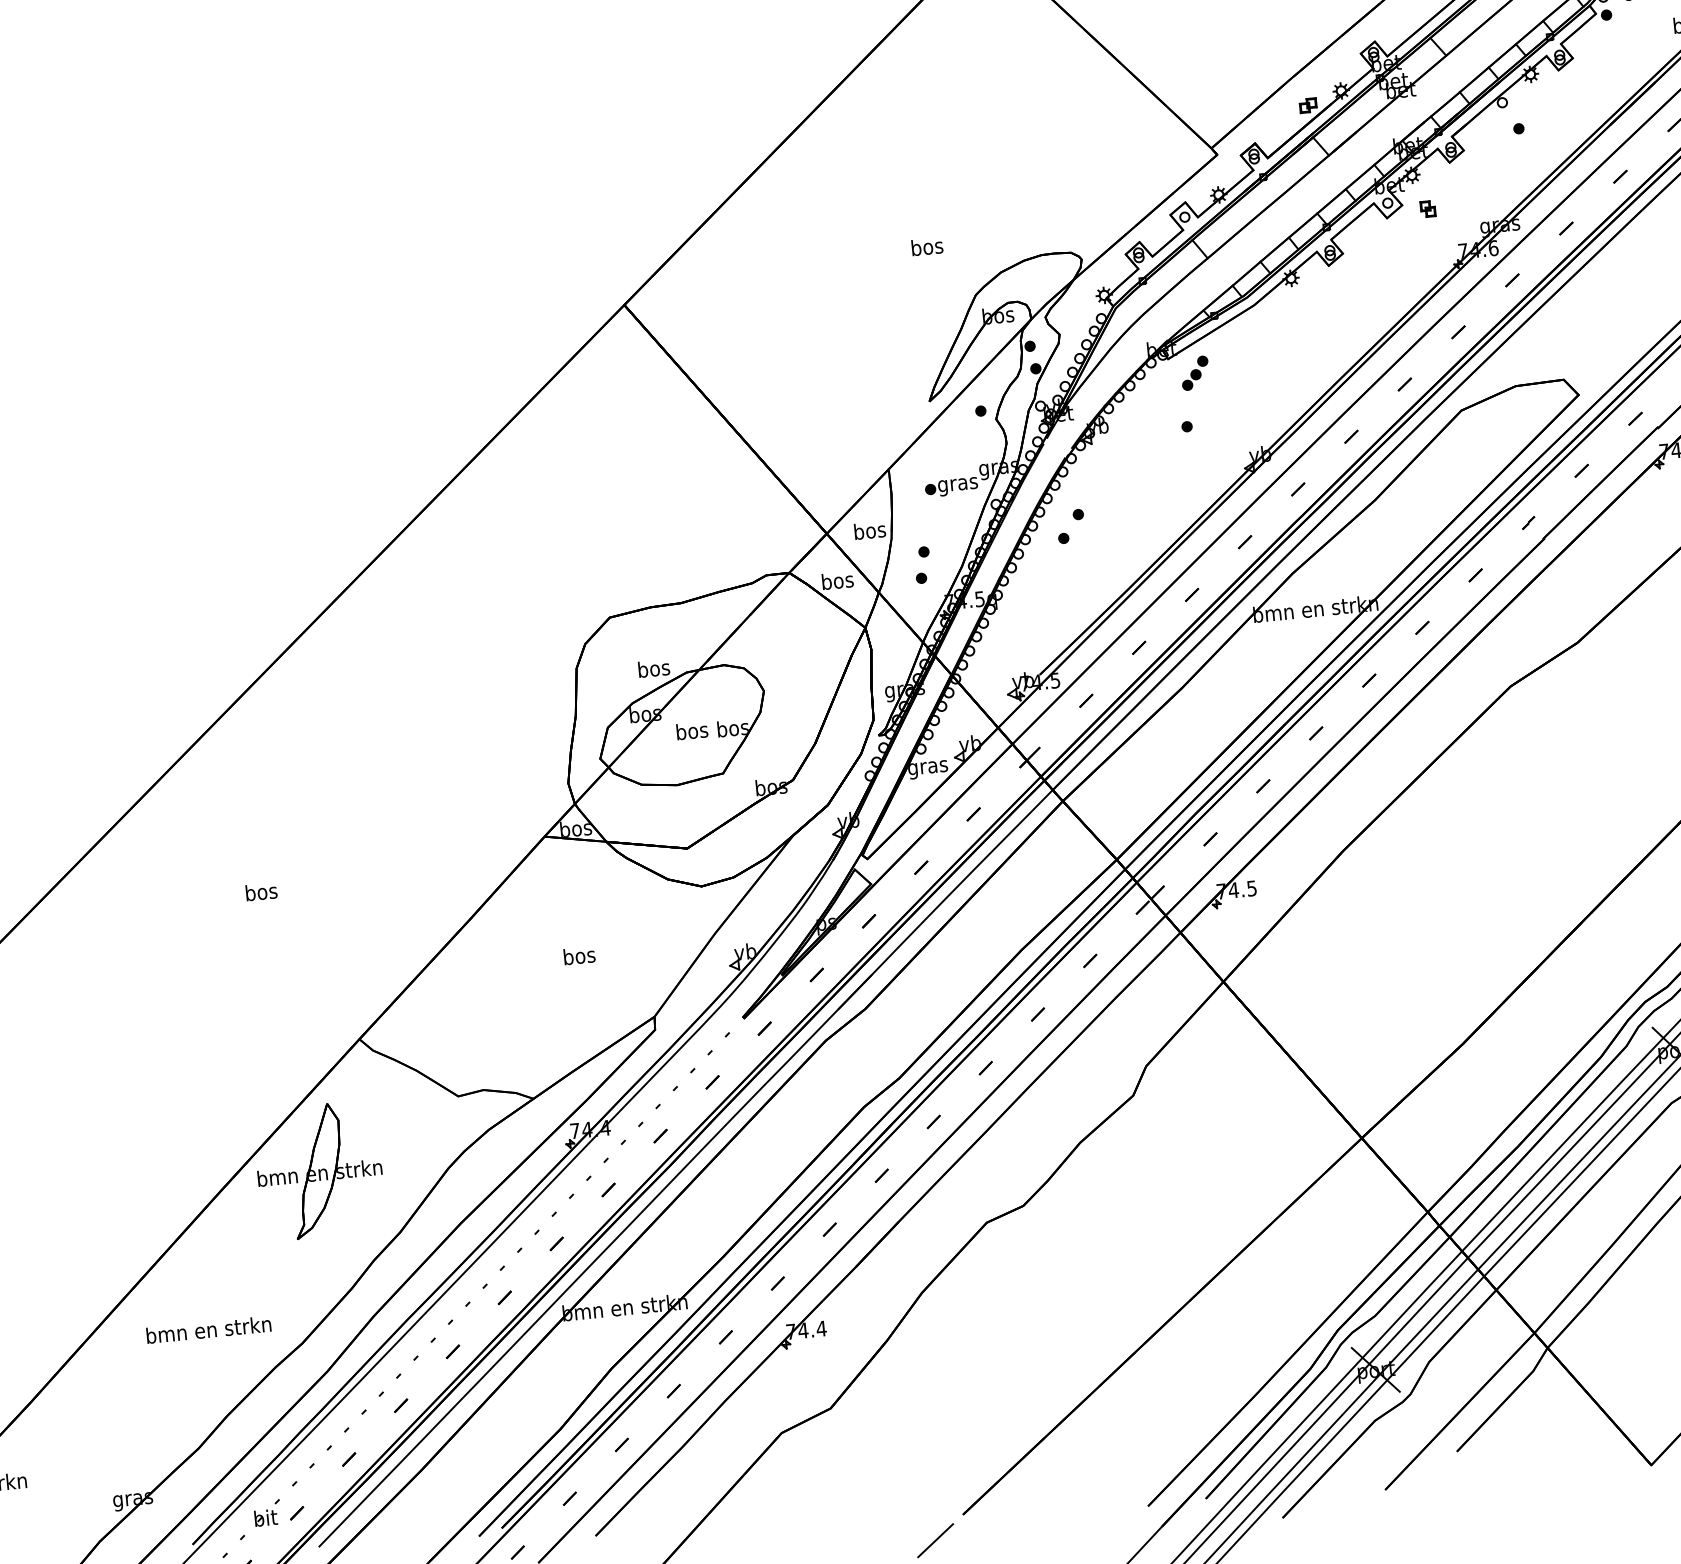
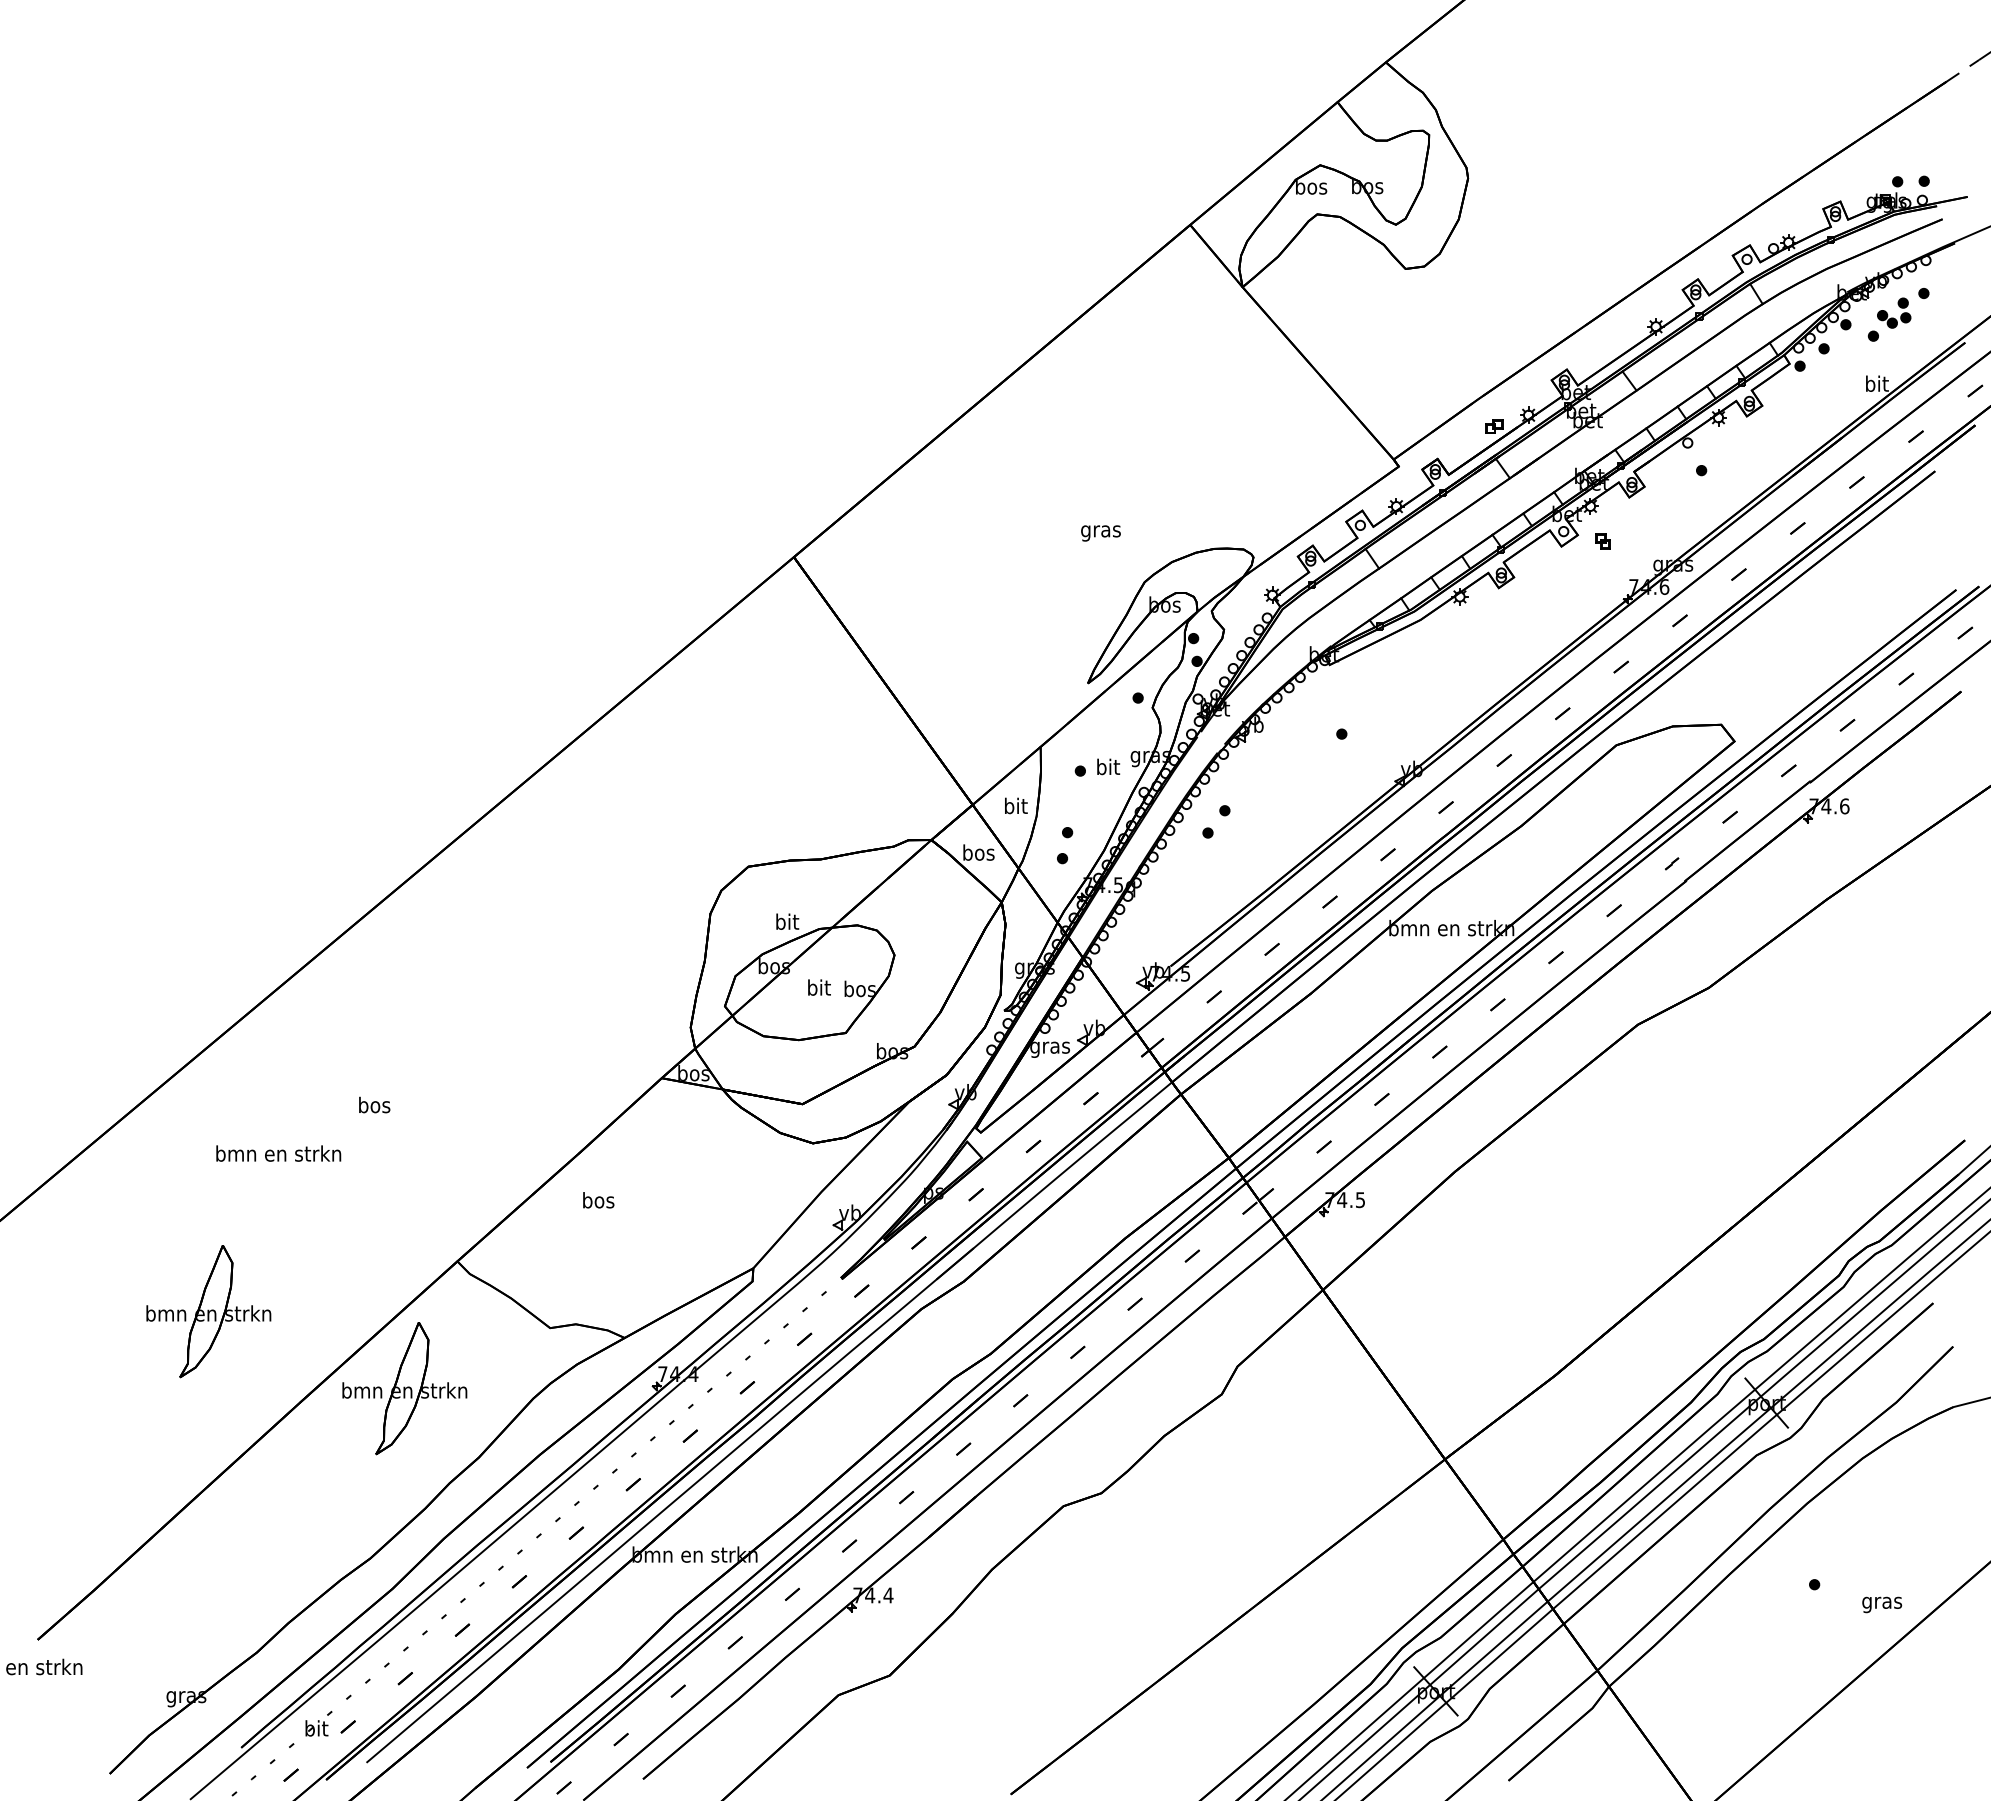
text: (926, 249) -> (1100, 531), bos -> gras
part: (1195, 373) -> (1355, 681), removed
text: (957, 484) -> (1107, 768), gras -> bit
text: (869, 530) -> (1015, 805), bos -> bit
text: (654, 668) -> (787, 921), bos -> bit
text: (691, 730) -> (818, 987), bos -> bit
text: (579, 956) -> (598, 1200), moved
part: (116, 1113) -> (208, 1311), added
text: (208, 1329) -> (278, 1153), moved

